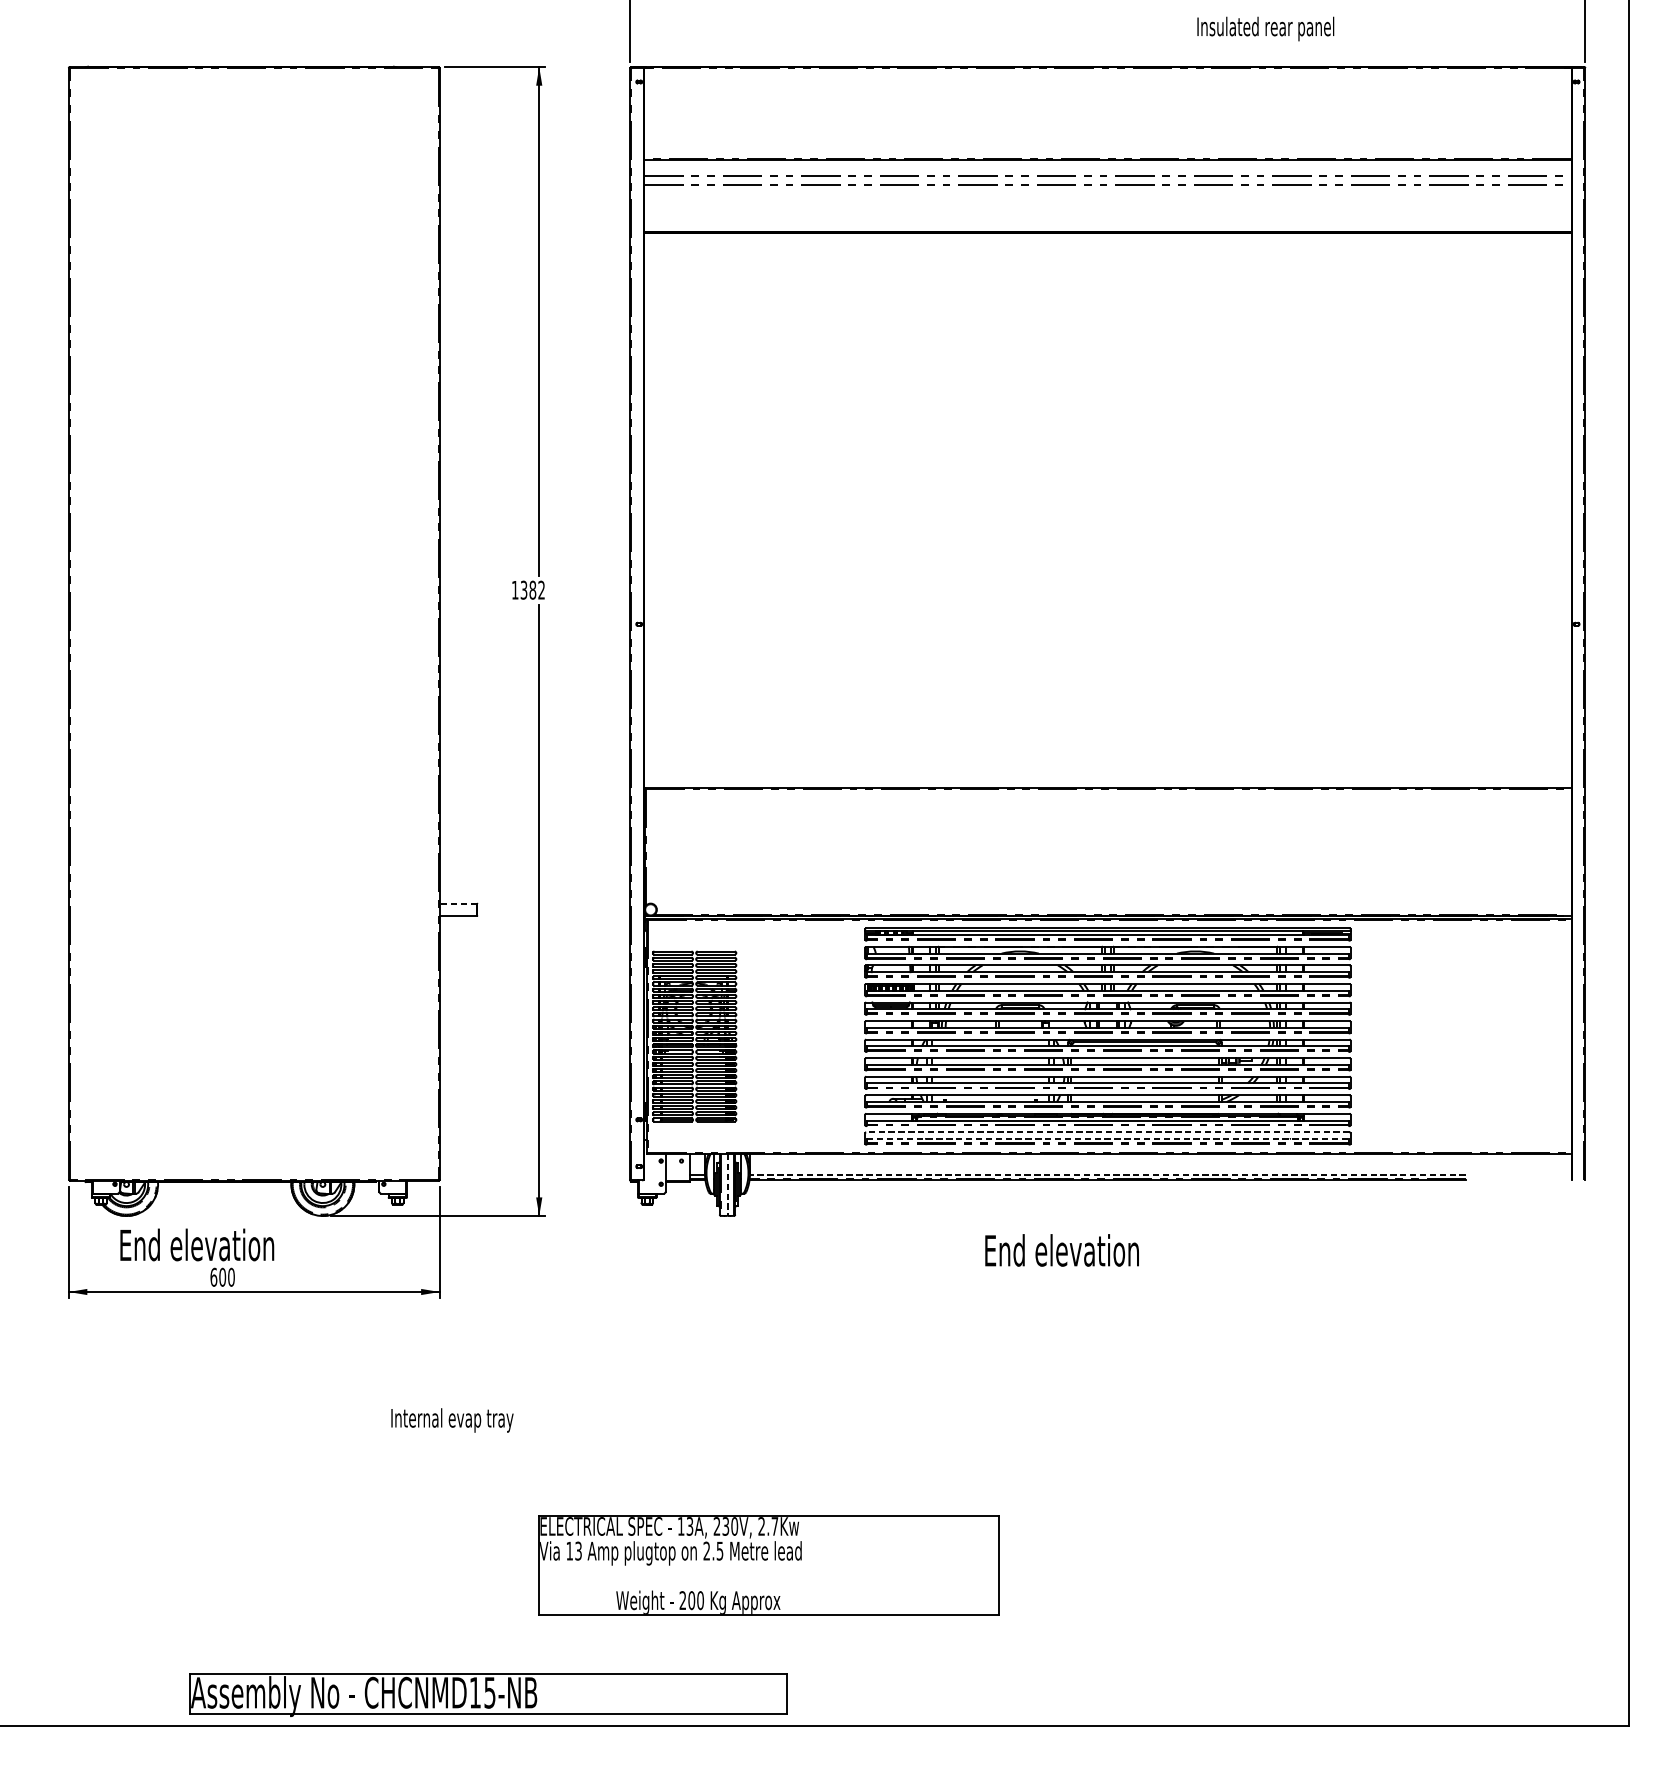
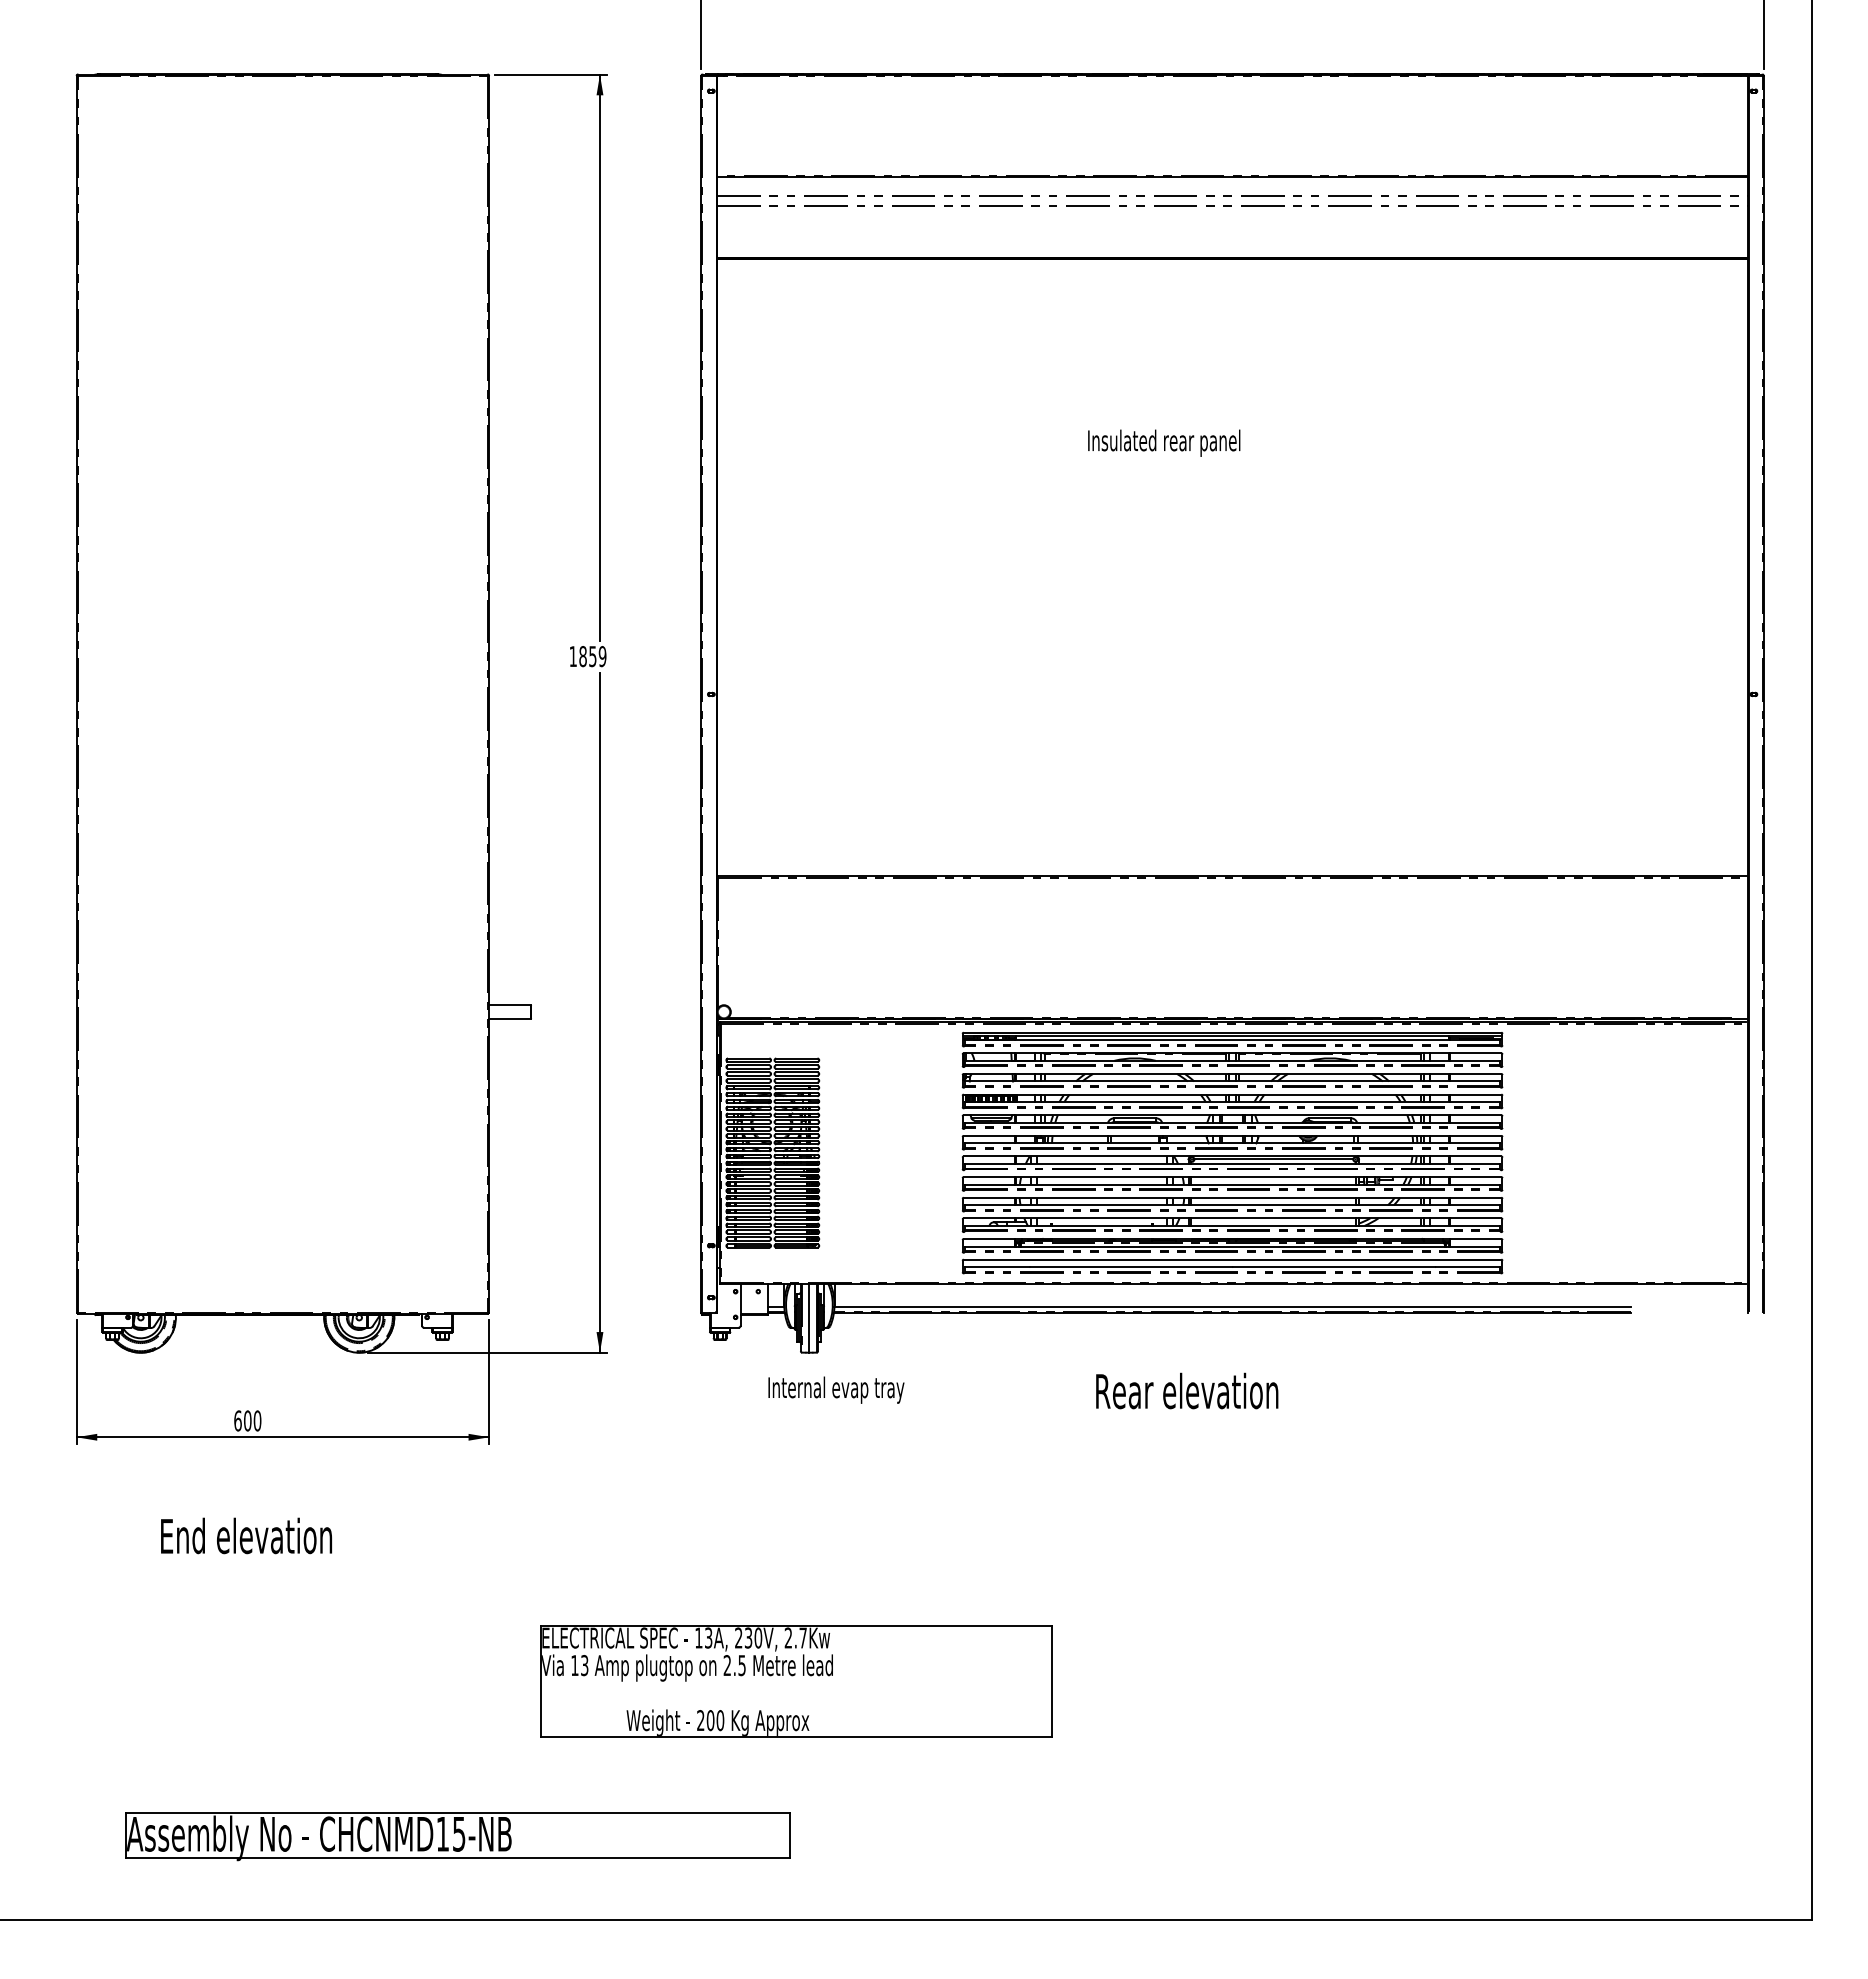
text: (1266, 28) -> (1164, 442), moved
text: (532, 590) -> (592, 656), 1382 -> 1859
line: (457, 903) -> (509, 1005), dashed -> solid
line: (1107, 1132) -> (1232, 1259), dashed -> solid
line: (1107, 1139) -> (1232, 1267), dashed -> solid
line: (1107, 1175) -> (1232, 1307), dashed -> solid
line: (727, 1185) -> (809, 1318), dashed -> solid
text: (197, 1244) -> (246, 1535), moved
text: (1068, 1249) -> (1188, 1390), End elevation -> Rear elevation
text: (452, 1419) -> (836, 1389), moved
part: (768, 1565) -> (796, 1681), moved
part: (488, 1694) -> (457, 1836), moved

